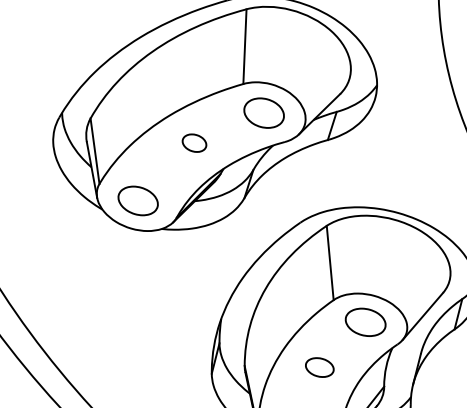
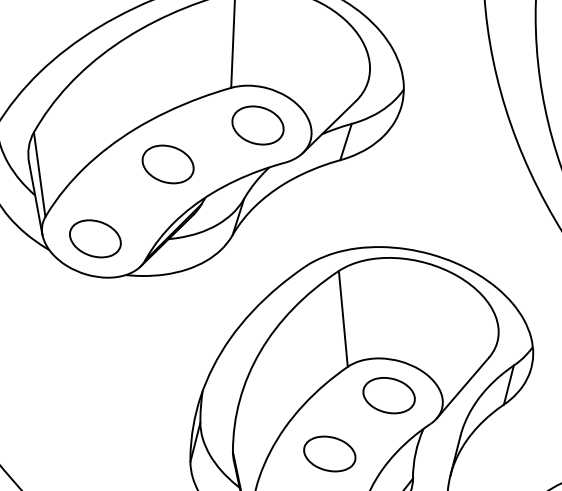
part: (194, 142) -> (168, 163), size x1.67
part: (319, 367) -> (329, 453), size x1.43

